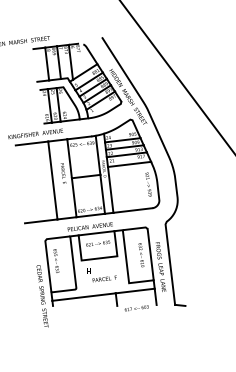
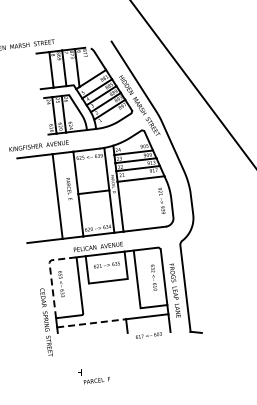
line: (46, 253) -> (50, 275), solid -> dashed
text: (101, 275) -> (93, 376), moved
line: (83, 297) -> (91, 323), solid -> dashed

